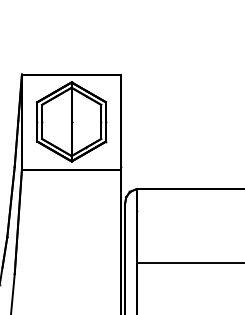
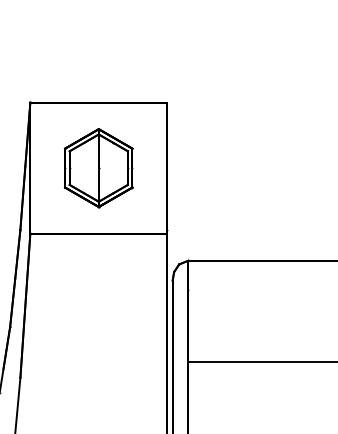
part: (71, 122) -> (98, 168), size x0.71

